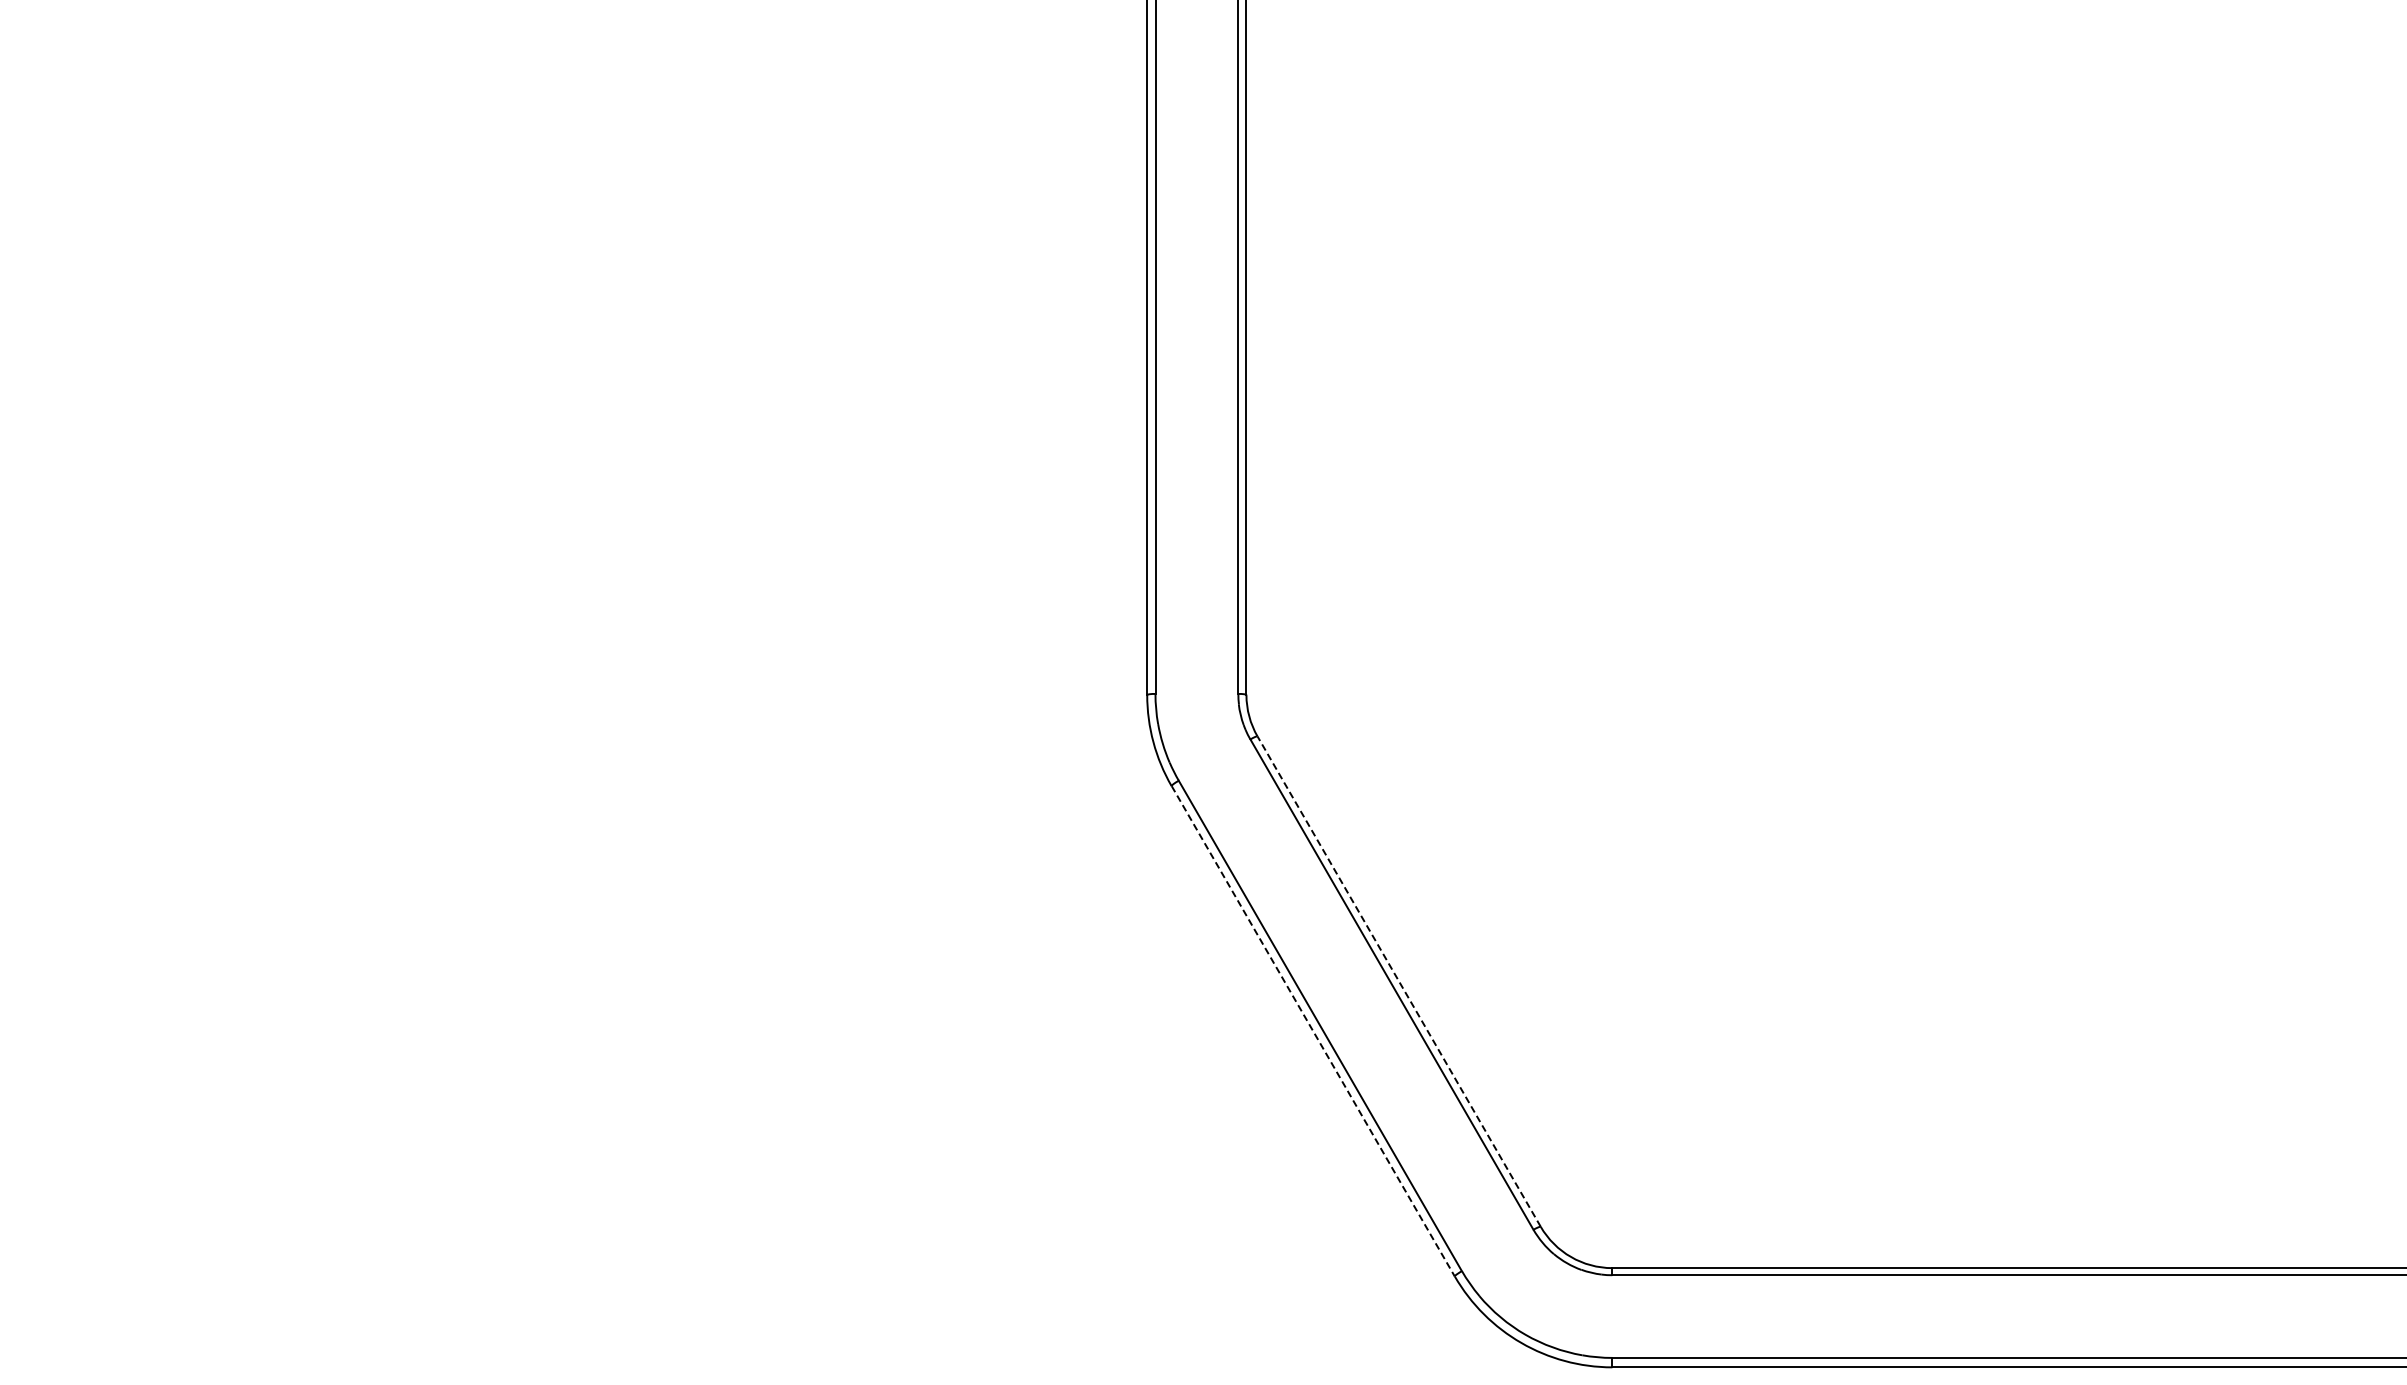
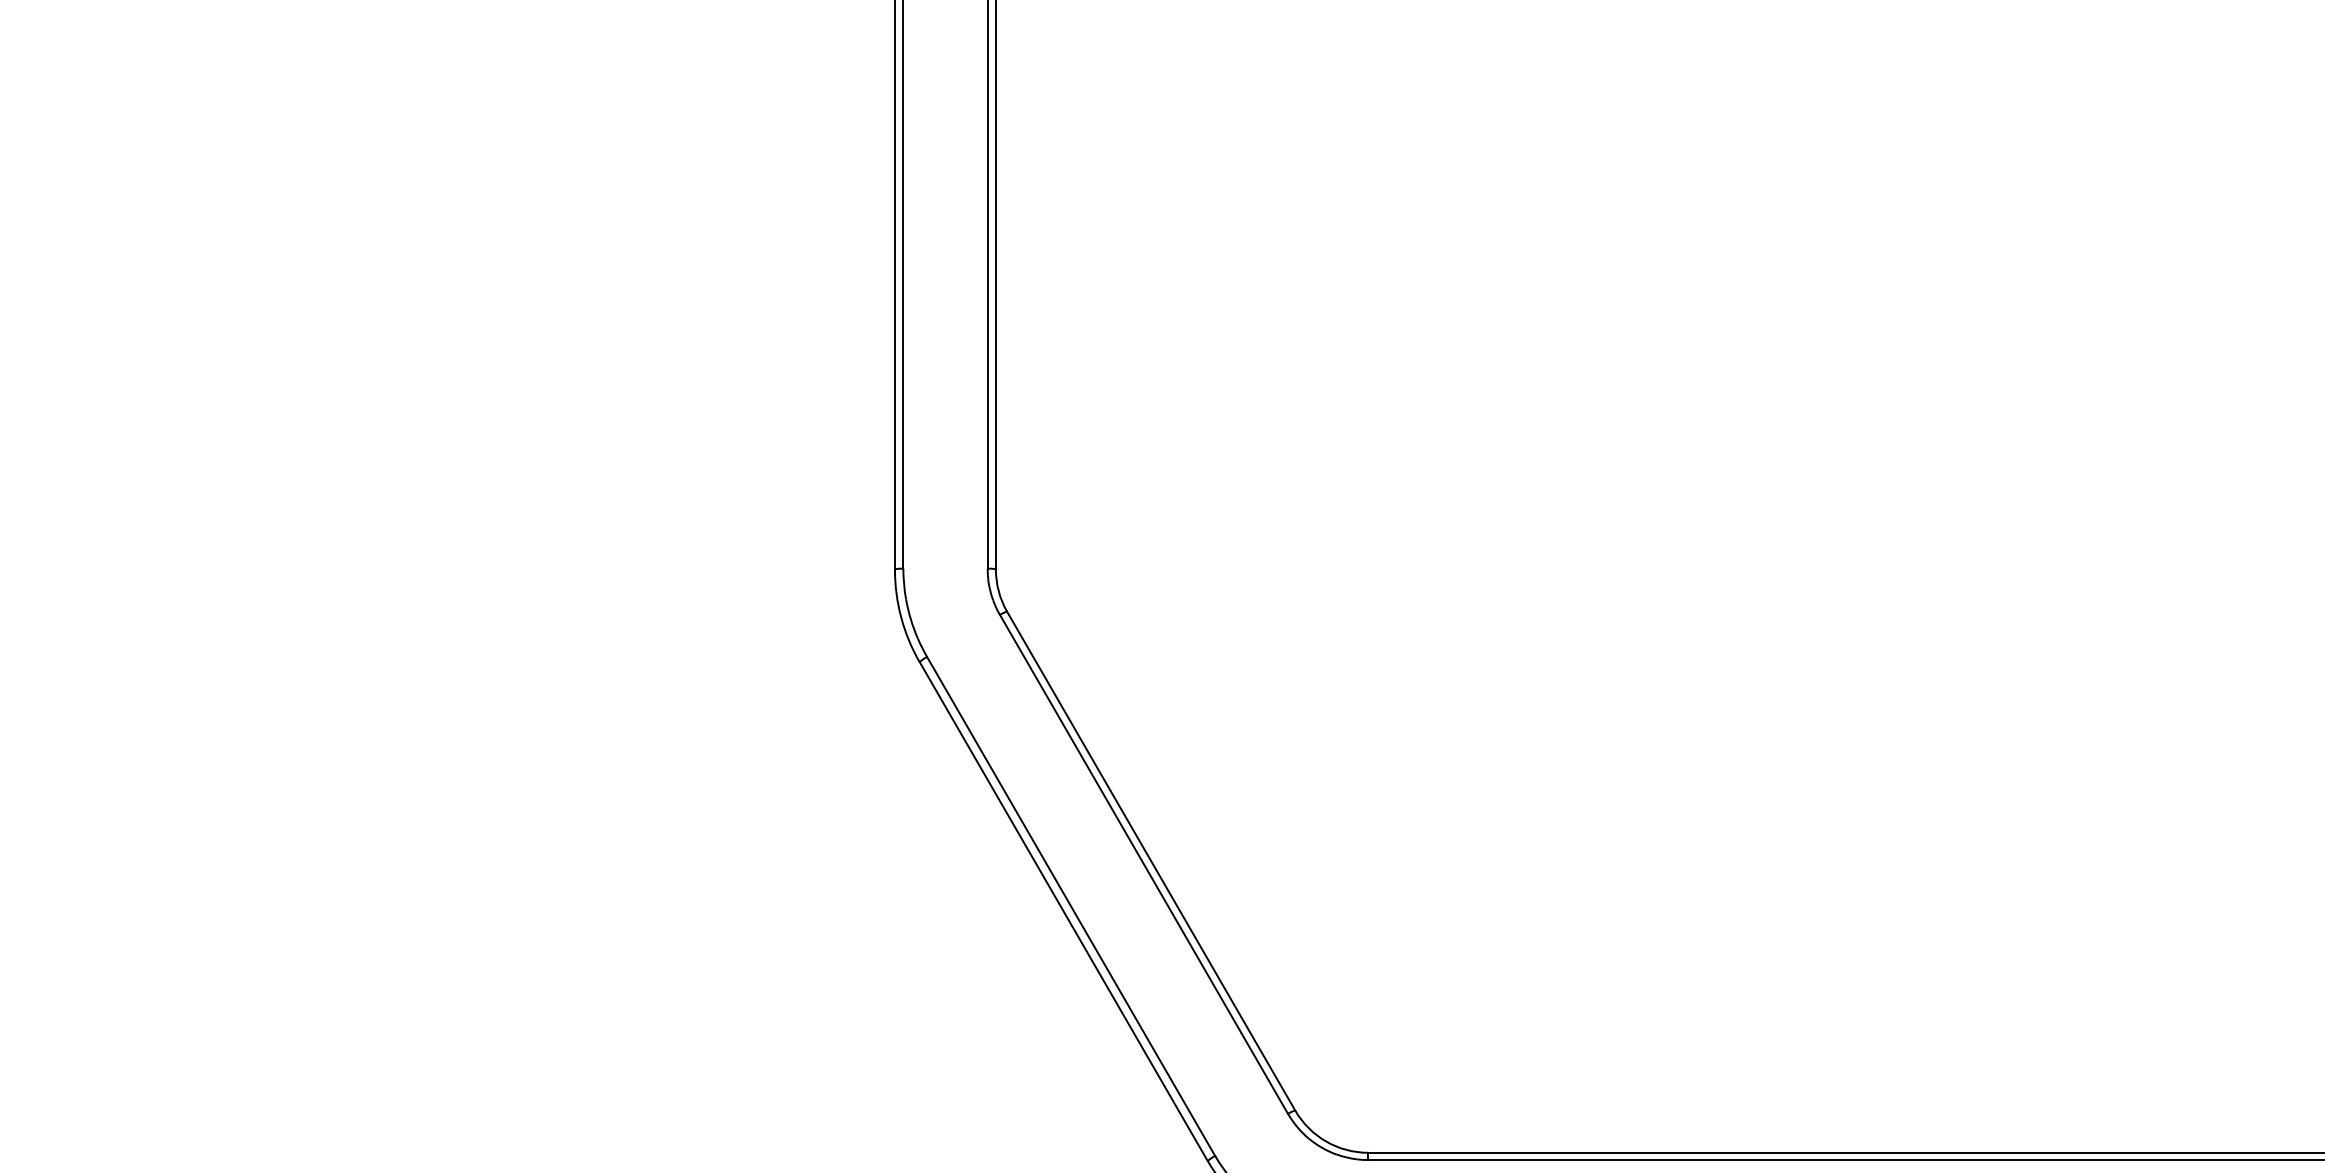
line: (1398, 981) -> (1150, 861), dashed -> solid
line: (1313, 1031) -> (1064, 912), dashed -> solid

